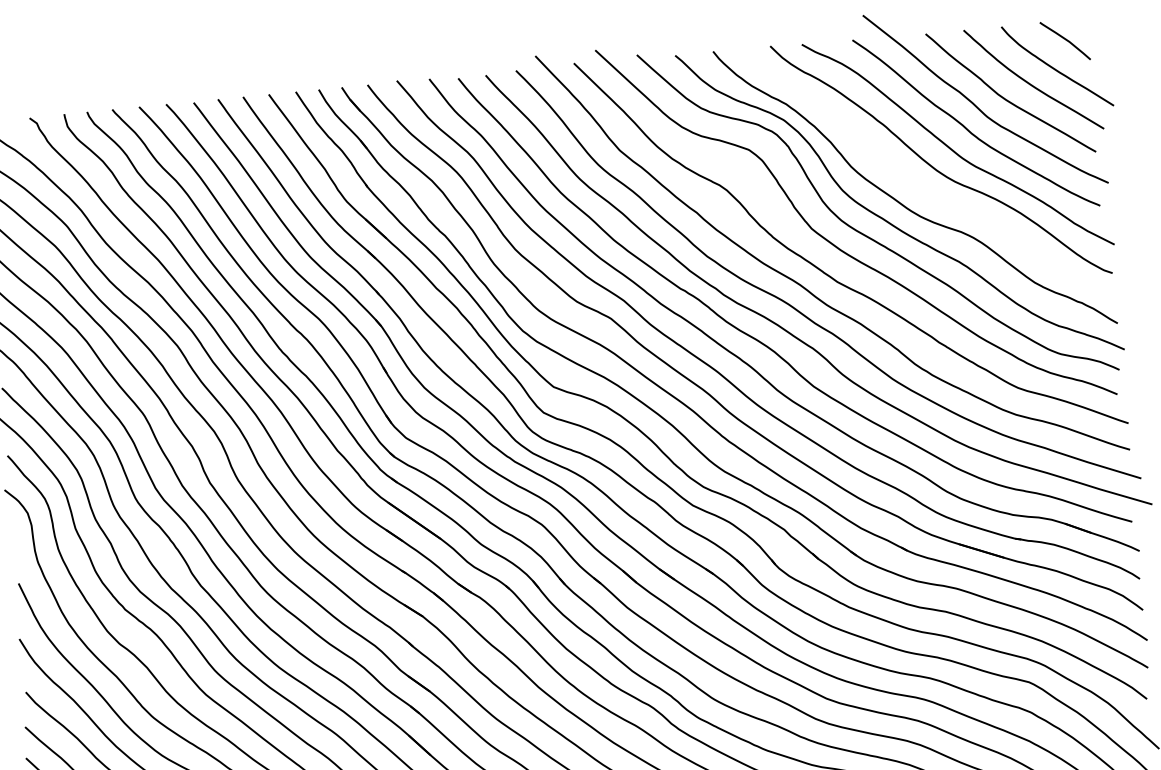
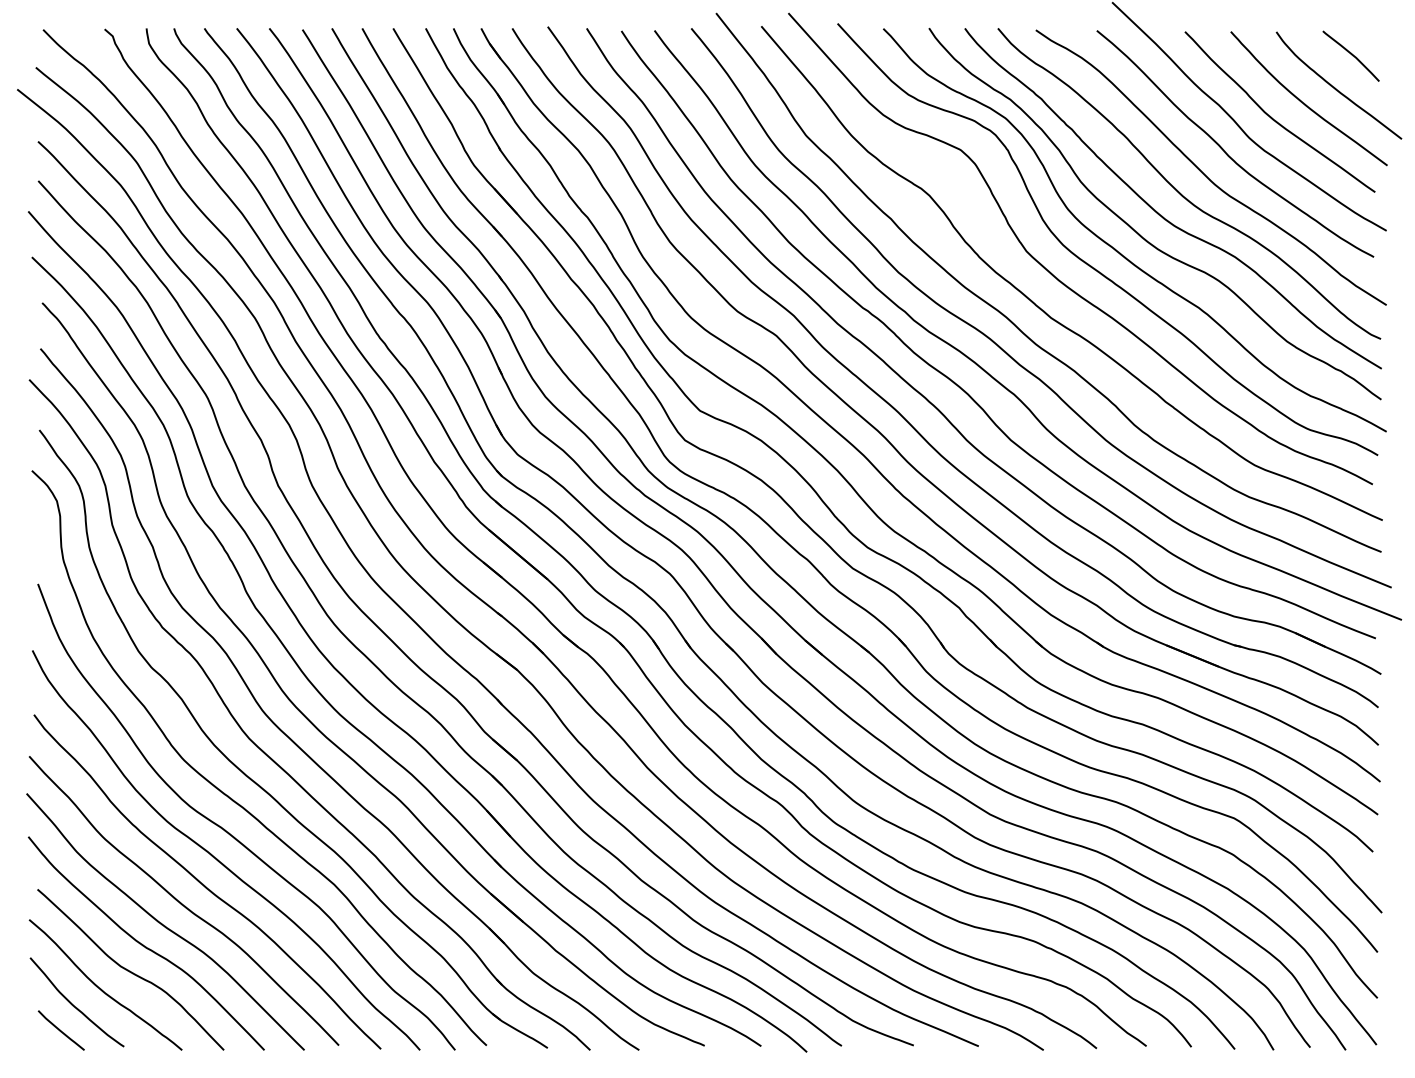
curve: (921, 188) -> (1162, 215), added

